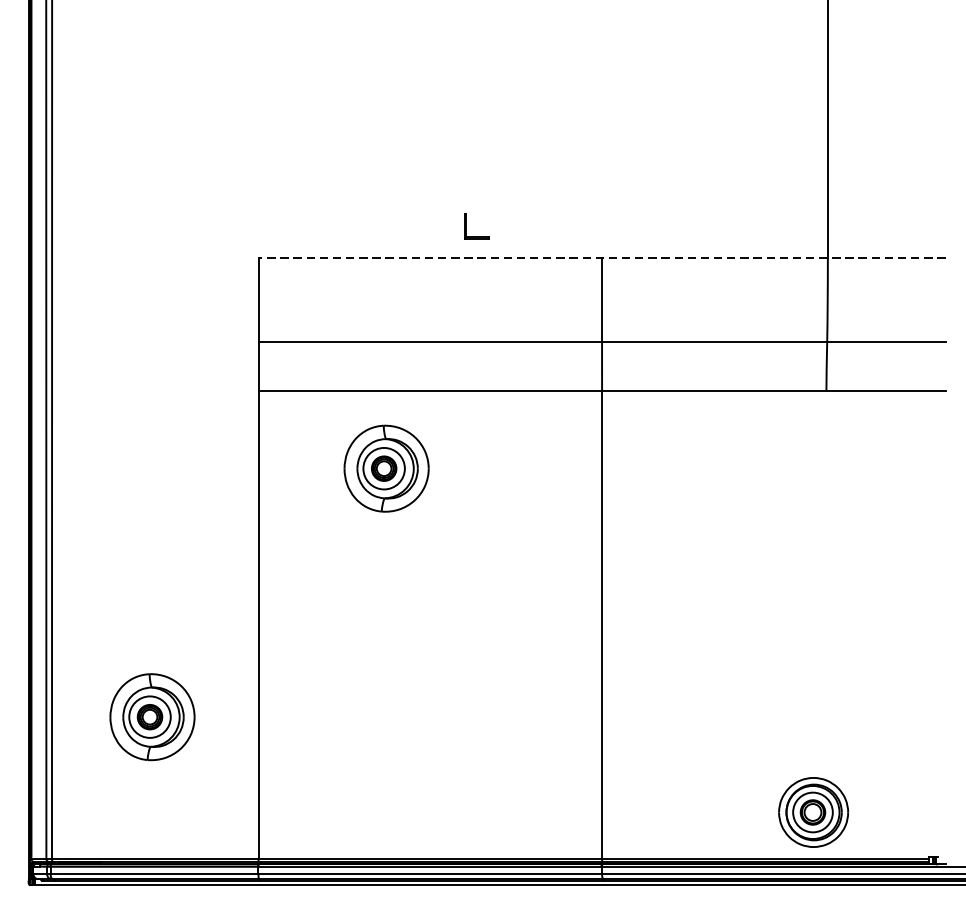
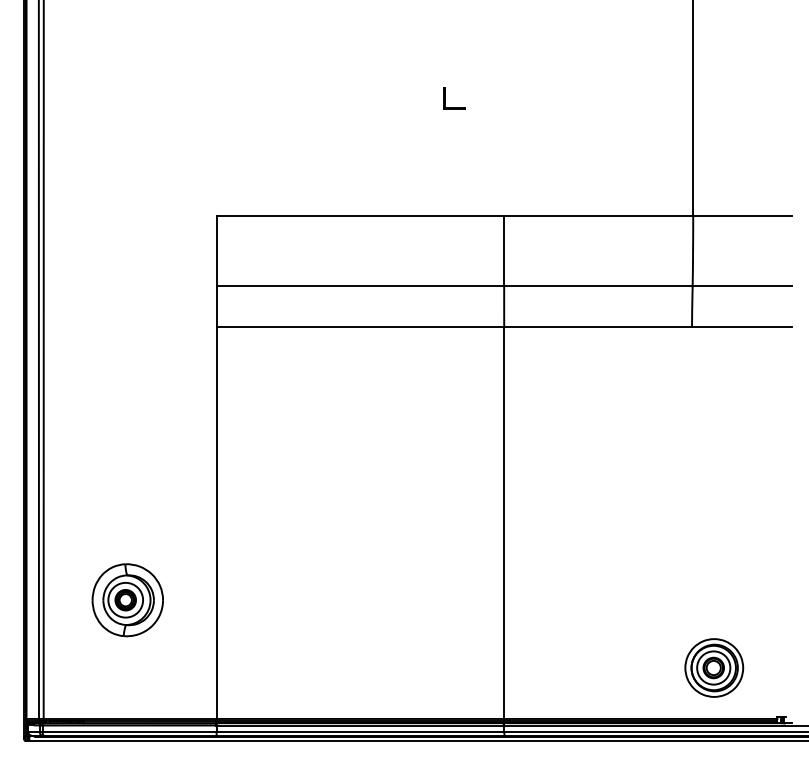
part: (466, 226) -> (445, 98), moved
line: (602, 258) -> (504, 216), dashed -> solid
part: (386, 469) -> (323, 392), removed
part: (813, 811) -> (714, 667), moved

